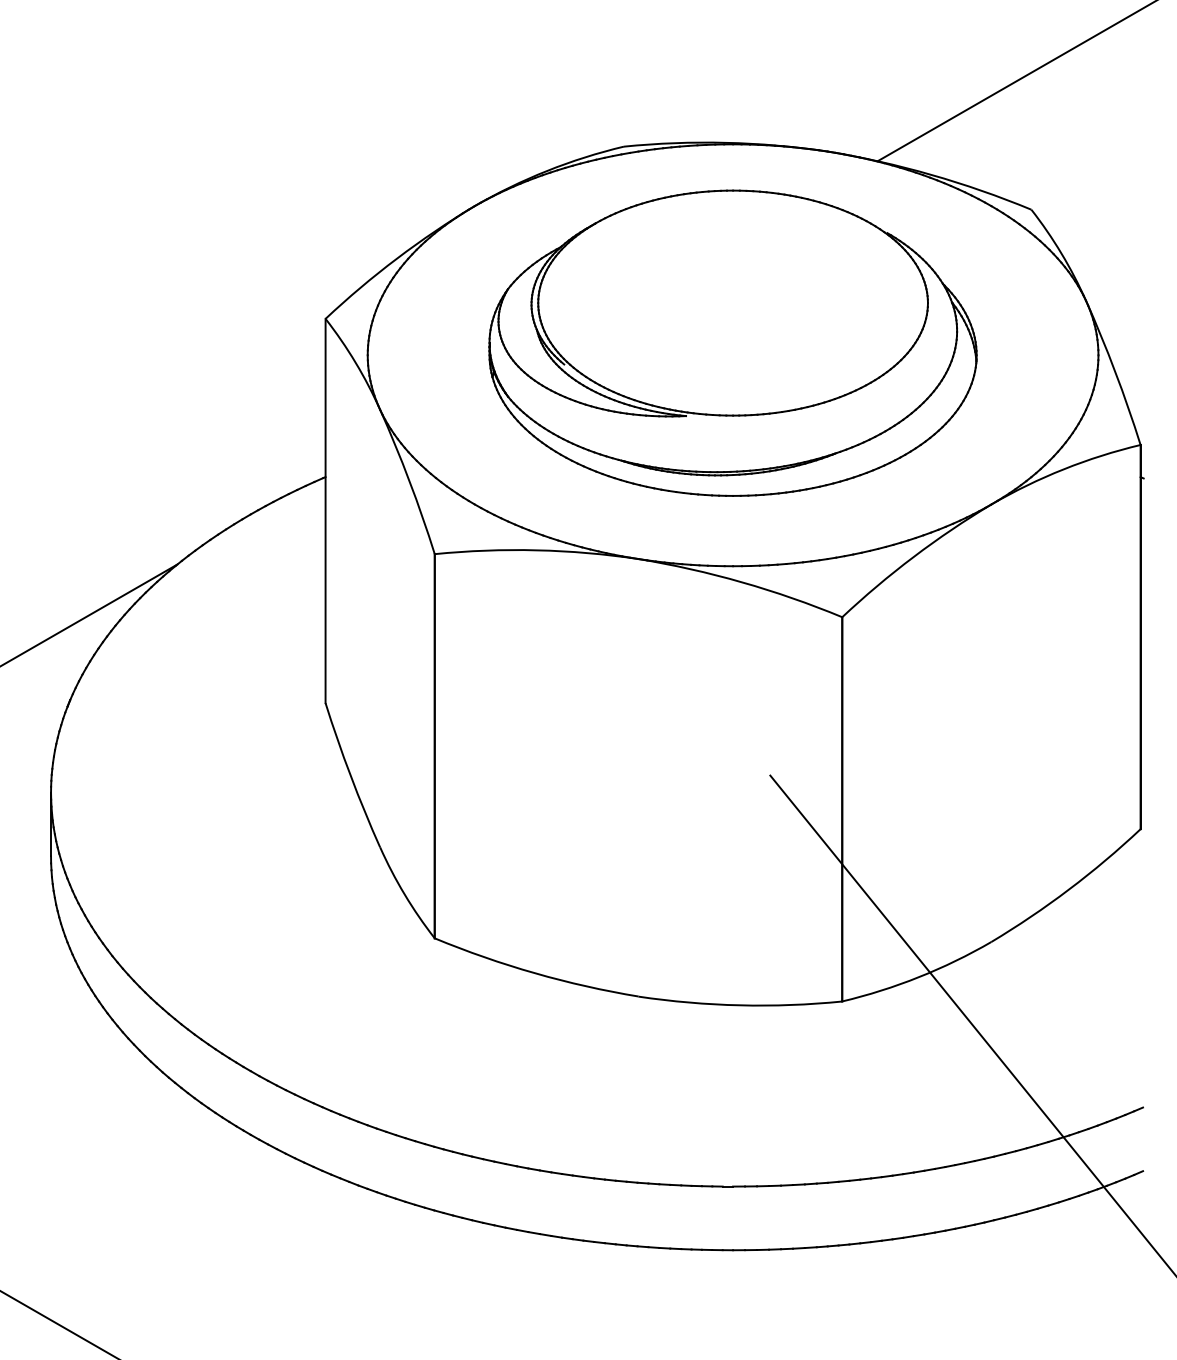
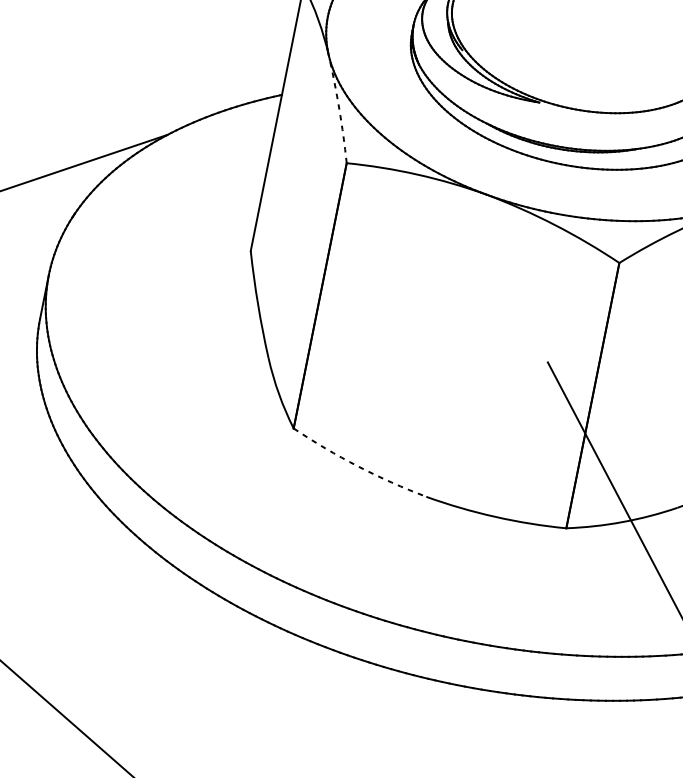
arc: (409, 481) -> (339, 109), solid -> dashed
arc: (534, 973) -> (357, 466), solid -> dashed

